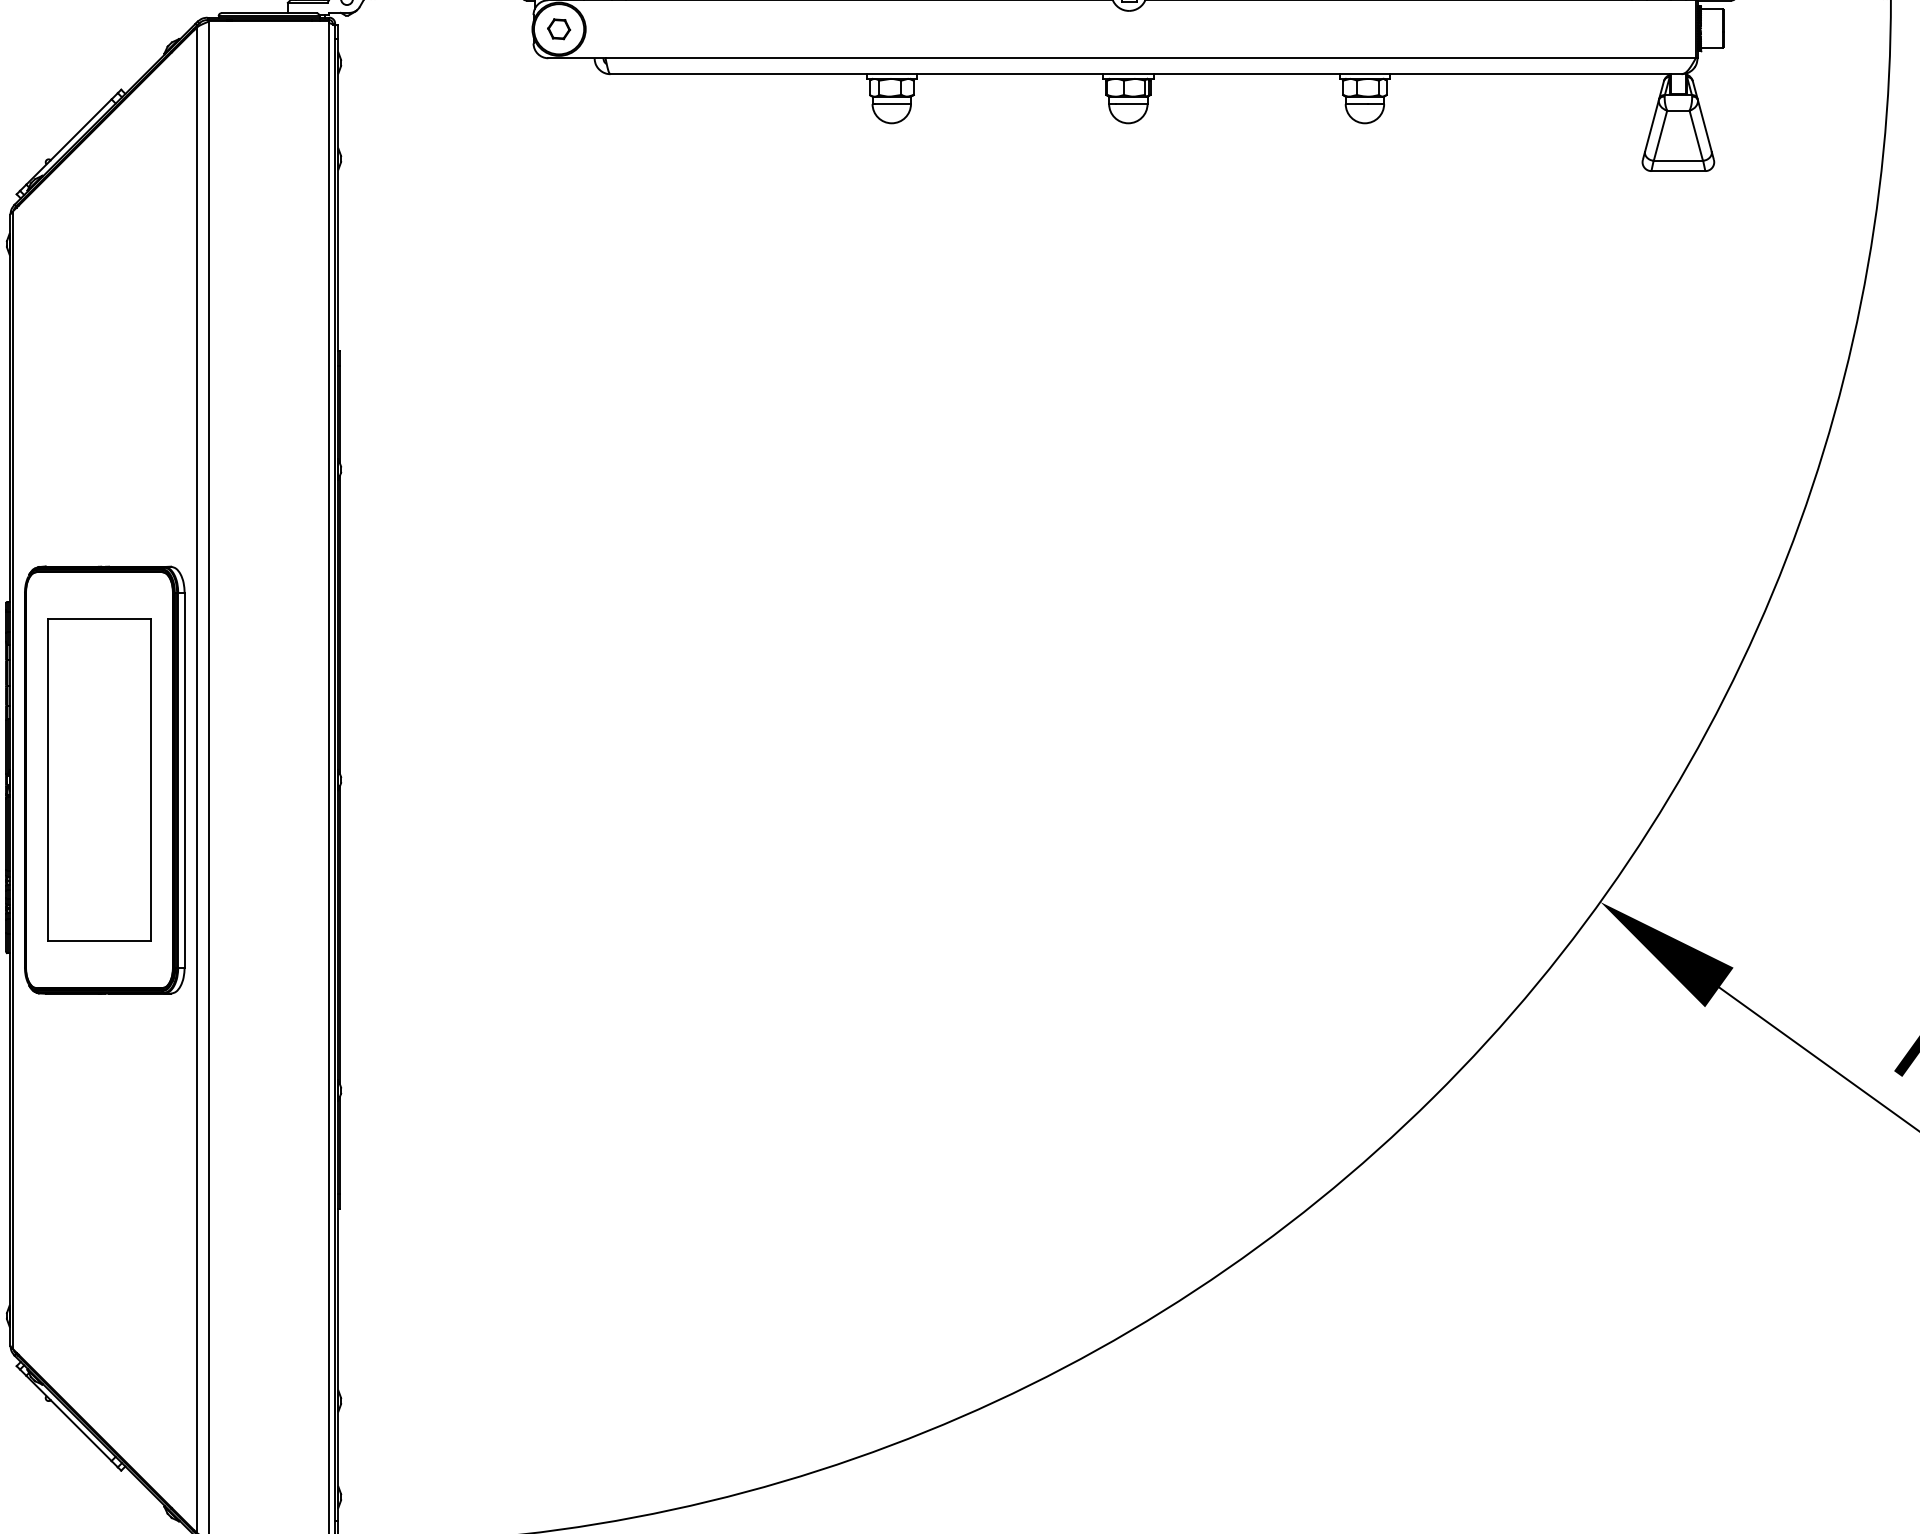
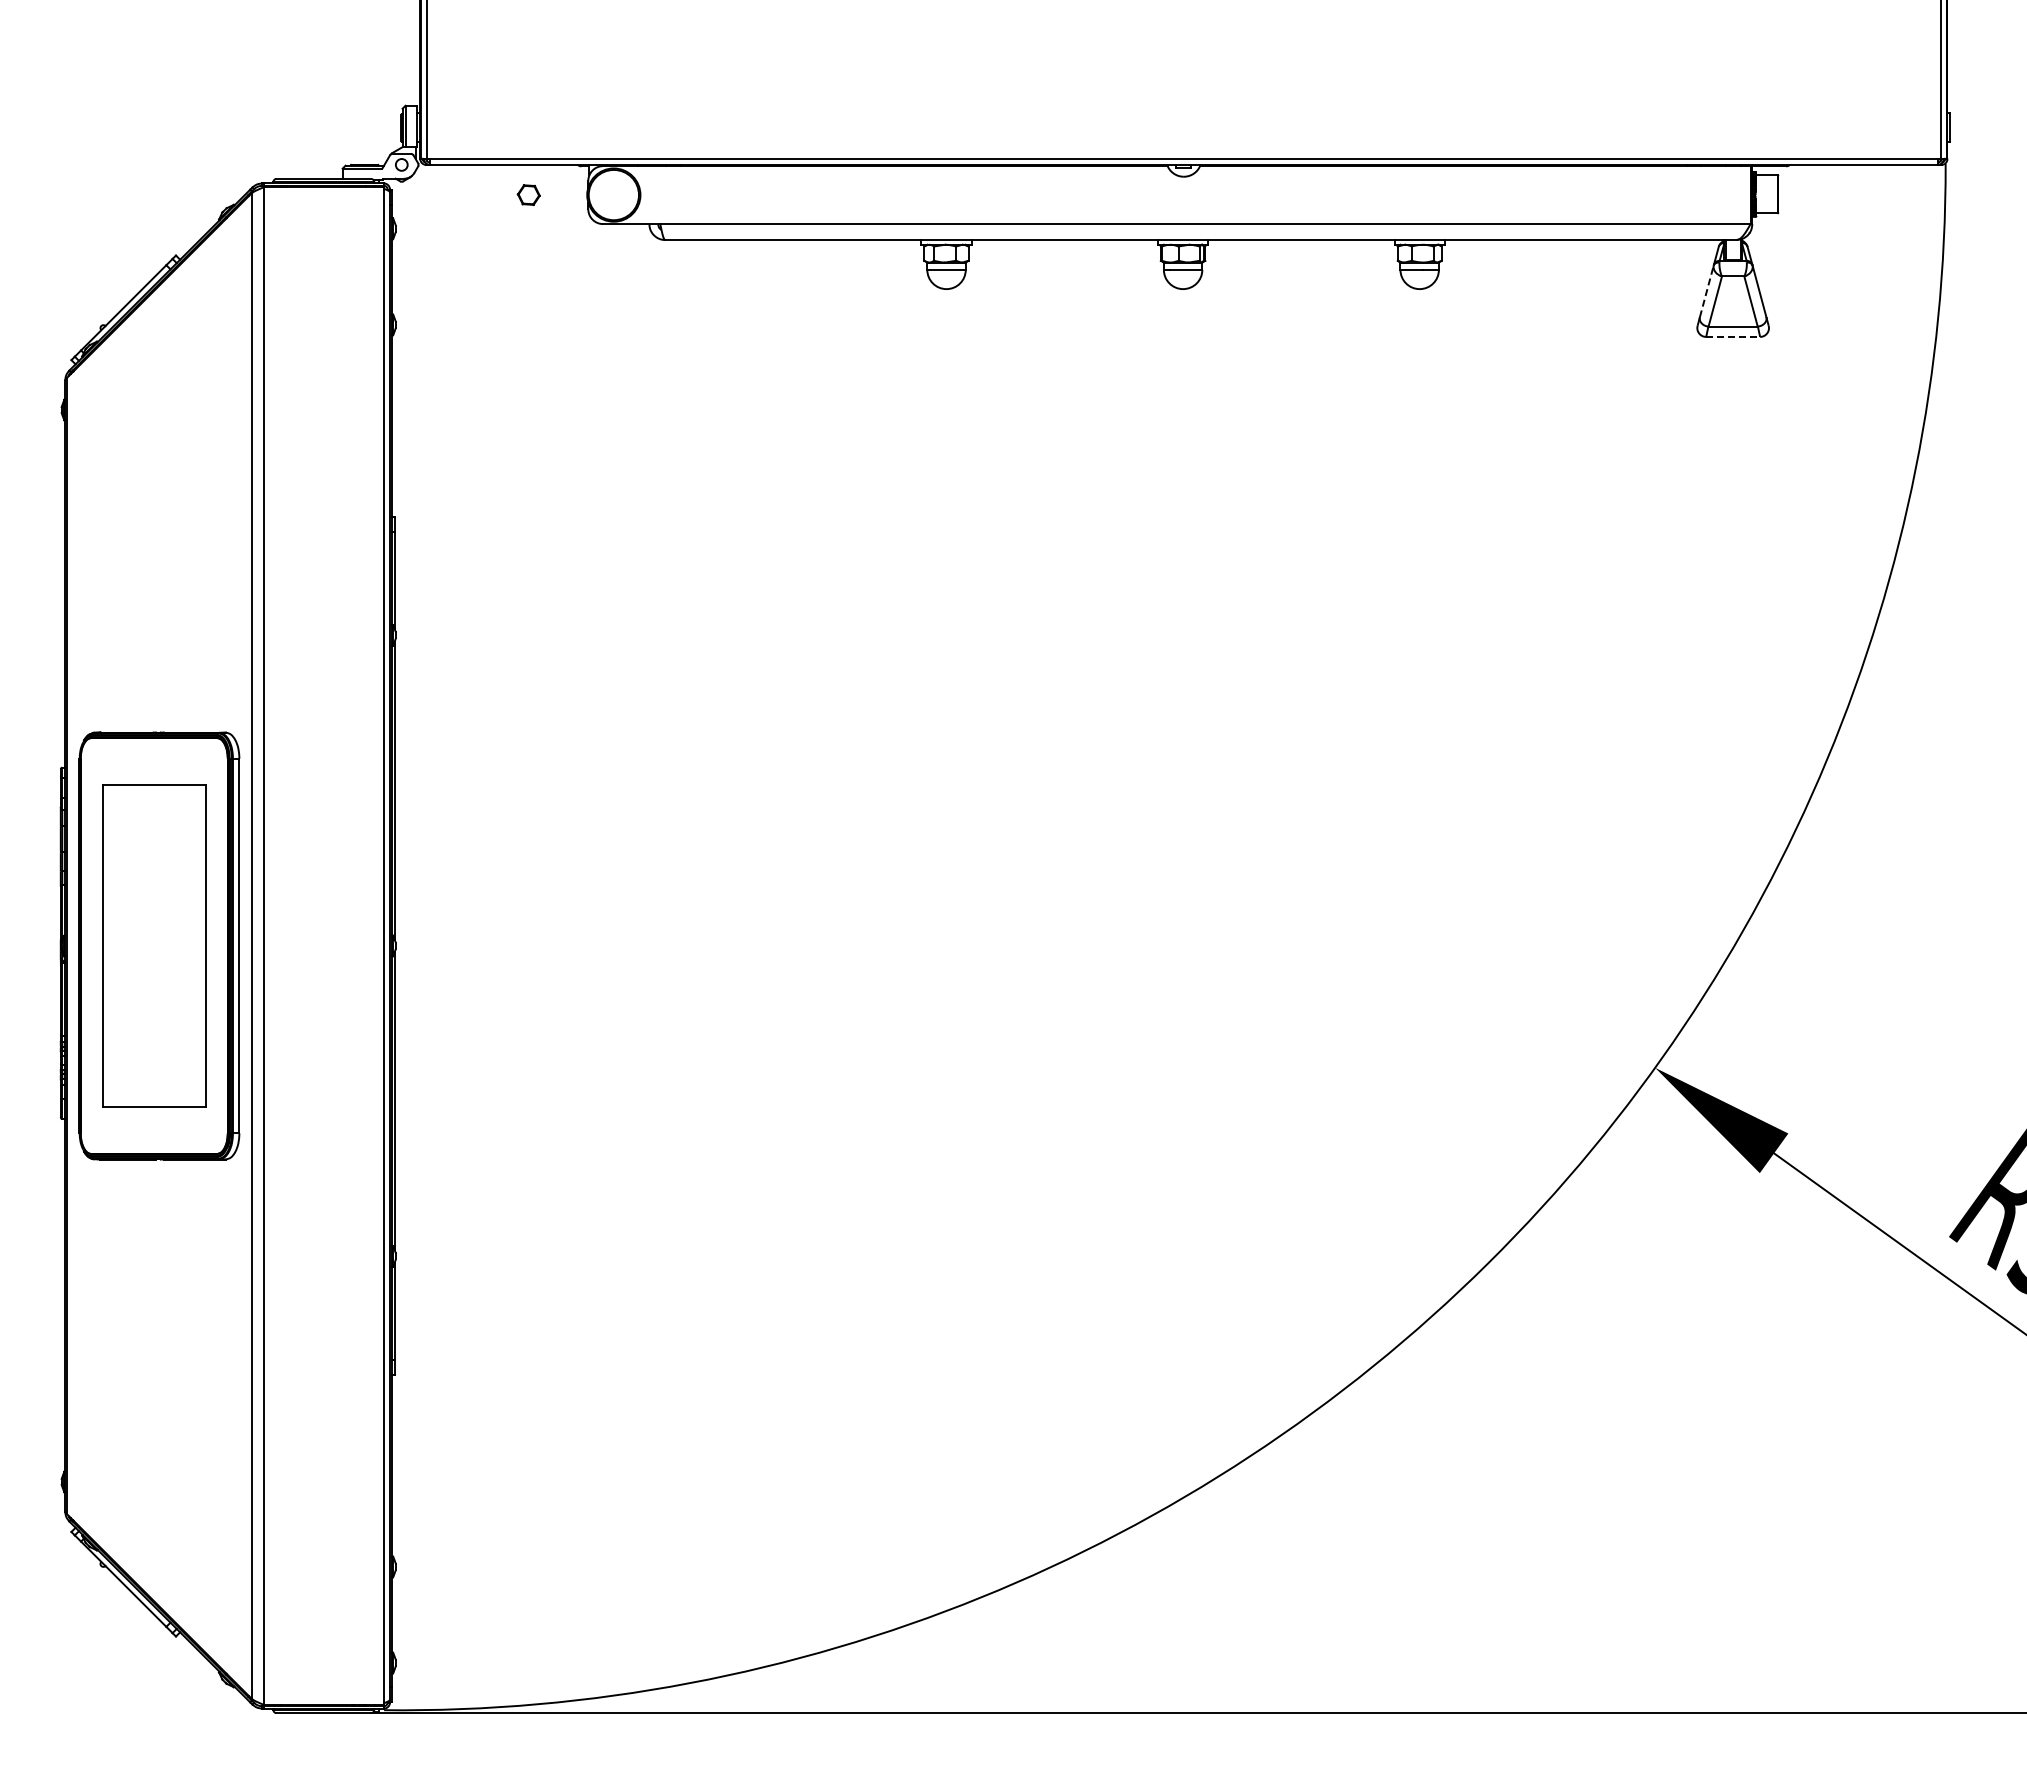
part: (558, 28) -> (528, 194), moved
line: (1651, 125) -> (1706, 291), solid -> dashed
line: (1678, 170) -> (1733, 336), solid -> dashed

